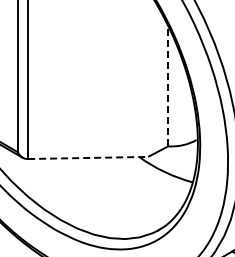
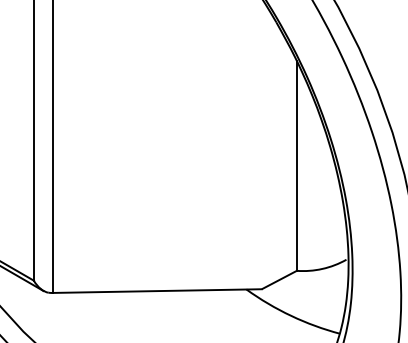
line: (168, 85) -> (297, 164), dashed -> solid
line: (88, 157) -> (157, 290), dashed -> solid

